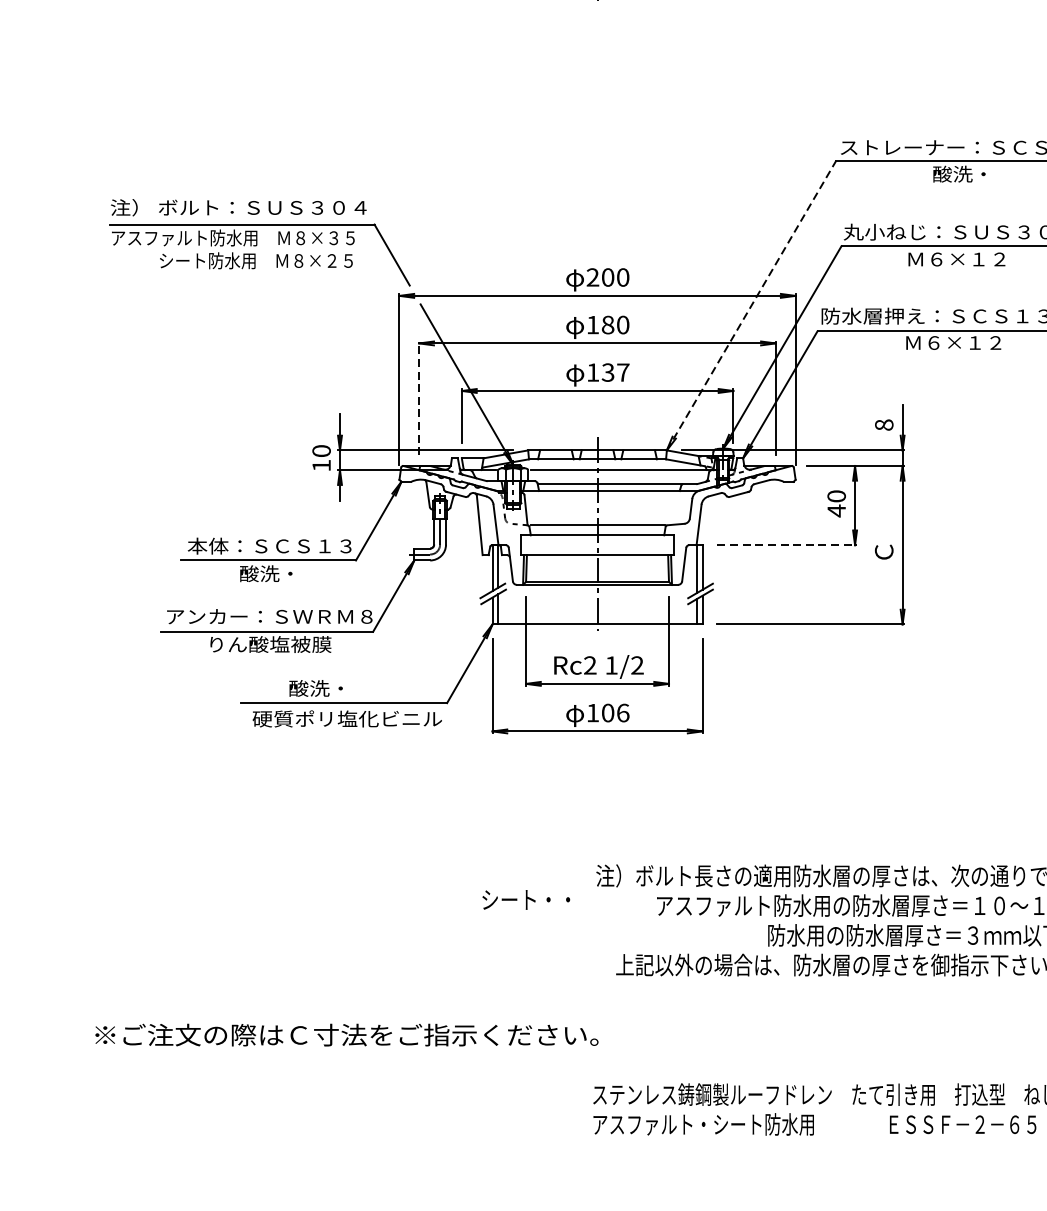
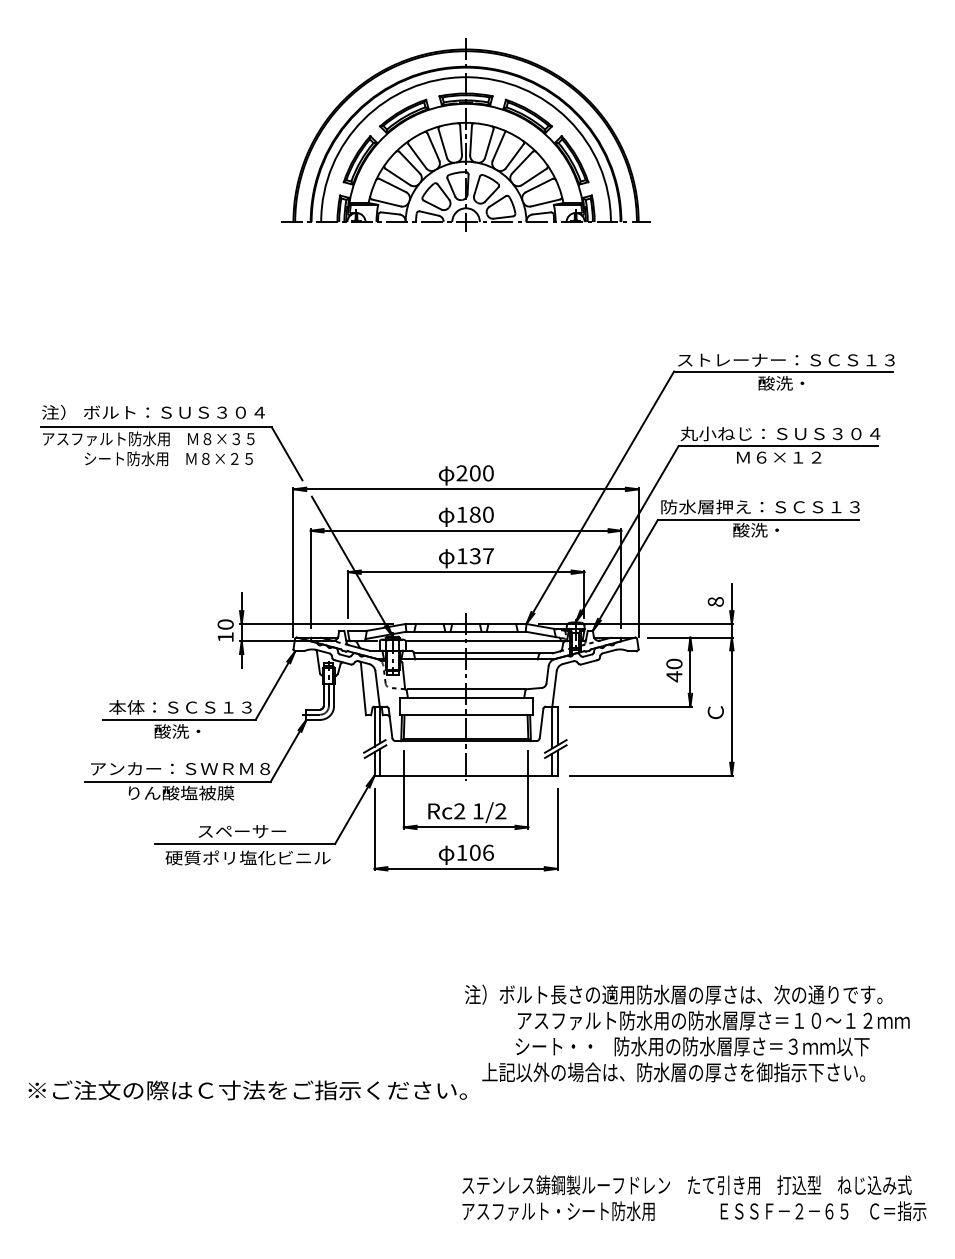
line: (751, 305) -> (600, 497), dashed -> solid
text: (952, 341) -> (775, 529), Ｍ６×１２ -> 酸洗・
line: (418, 398) -> (310, 578), dashed -> solid
line: (787, 545) -> (631, 706), dashed -> solid
text: (339, 688) -> (241, 831), 酸洗・ -> スペーサー
text: (526, 899) -> (554, 1046), moved
text: (346, 1035) -> (247, 1090), moved

